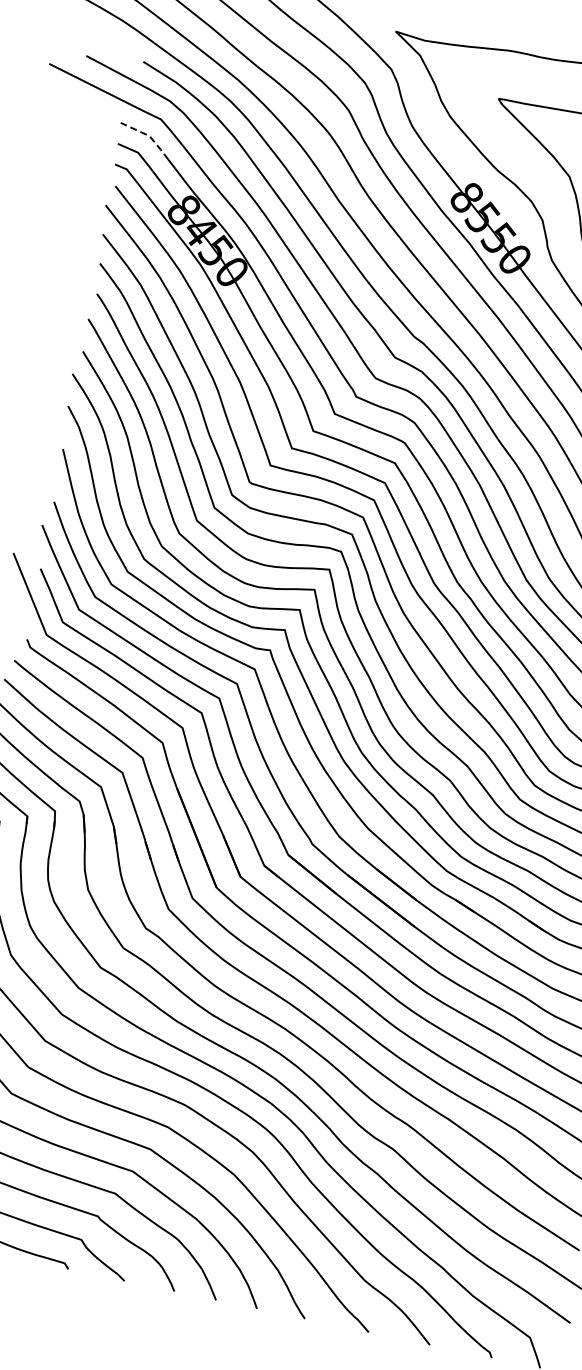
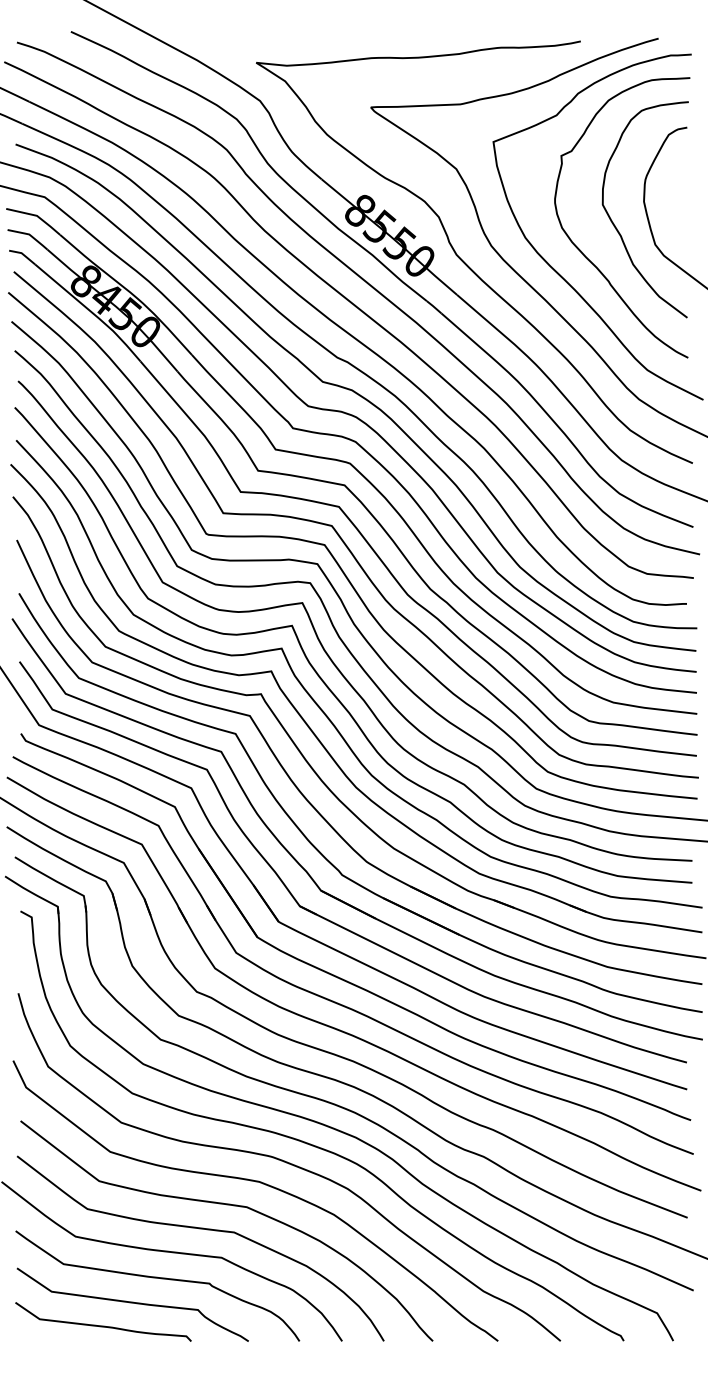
line: (150, 135) -> (37, 215), dashed -> solid

